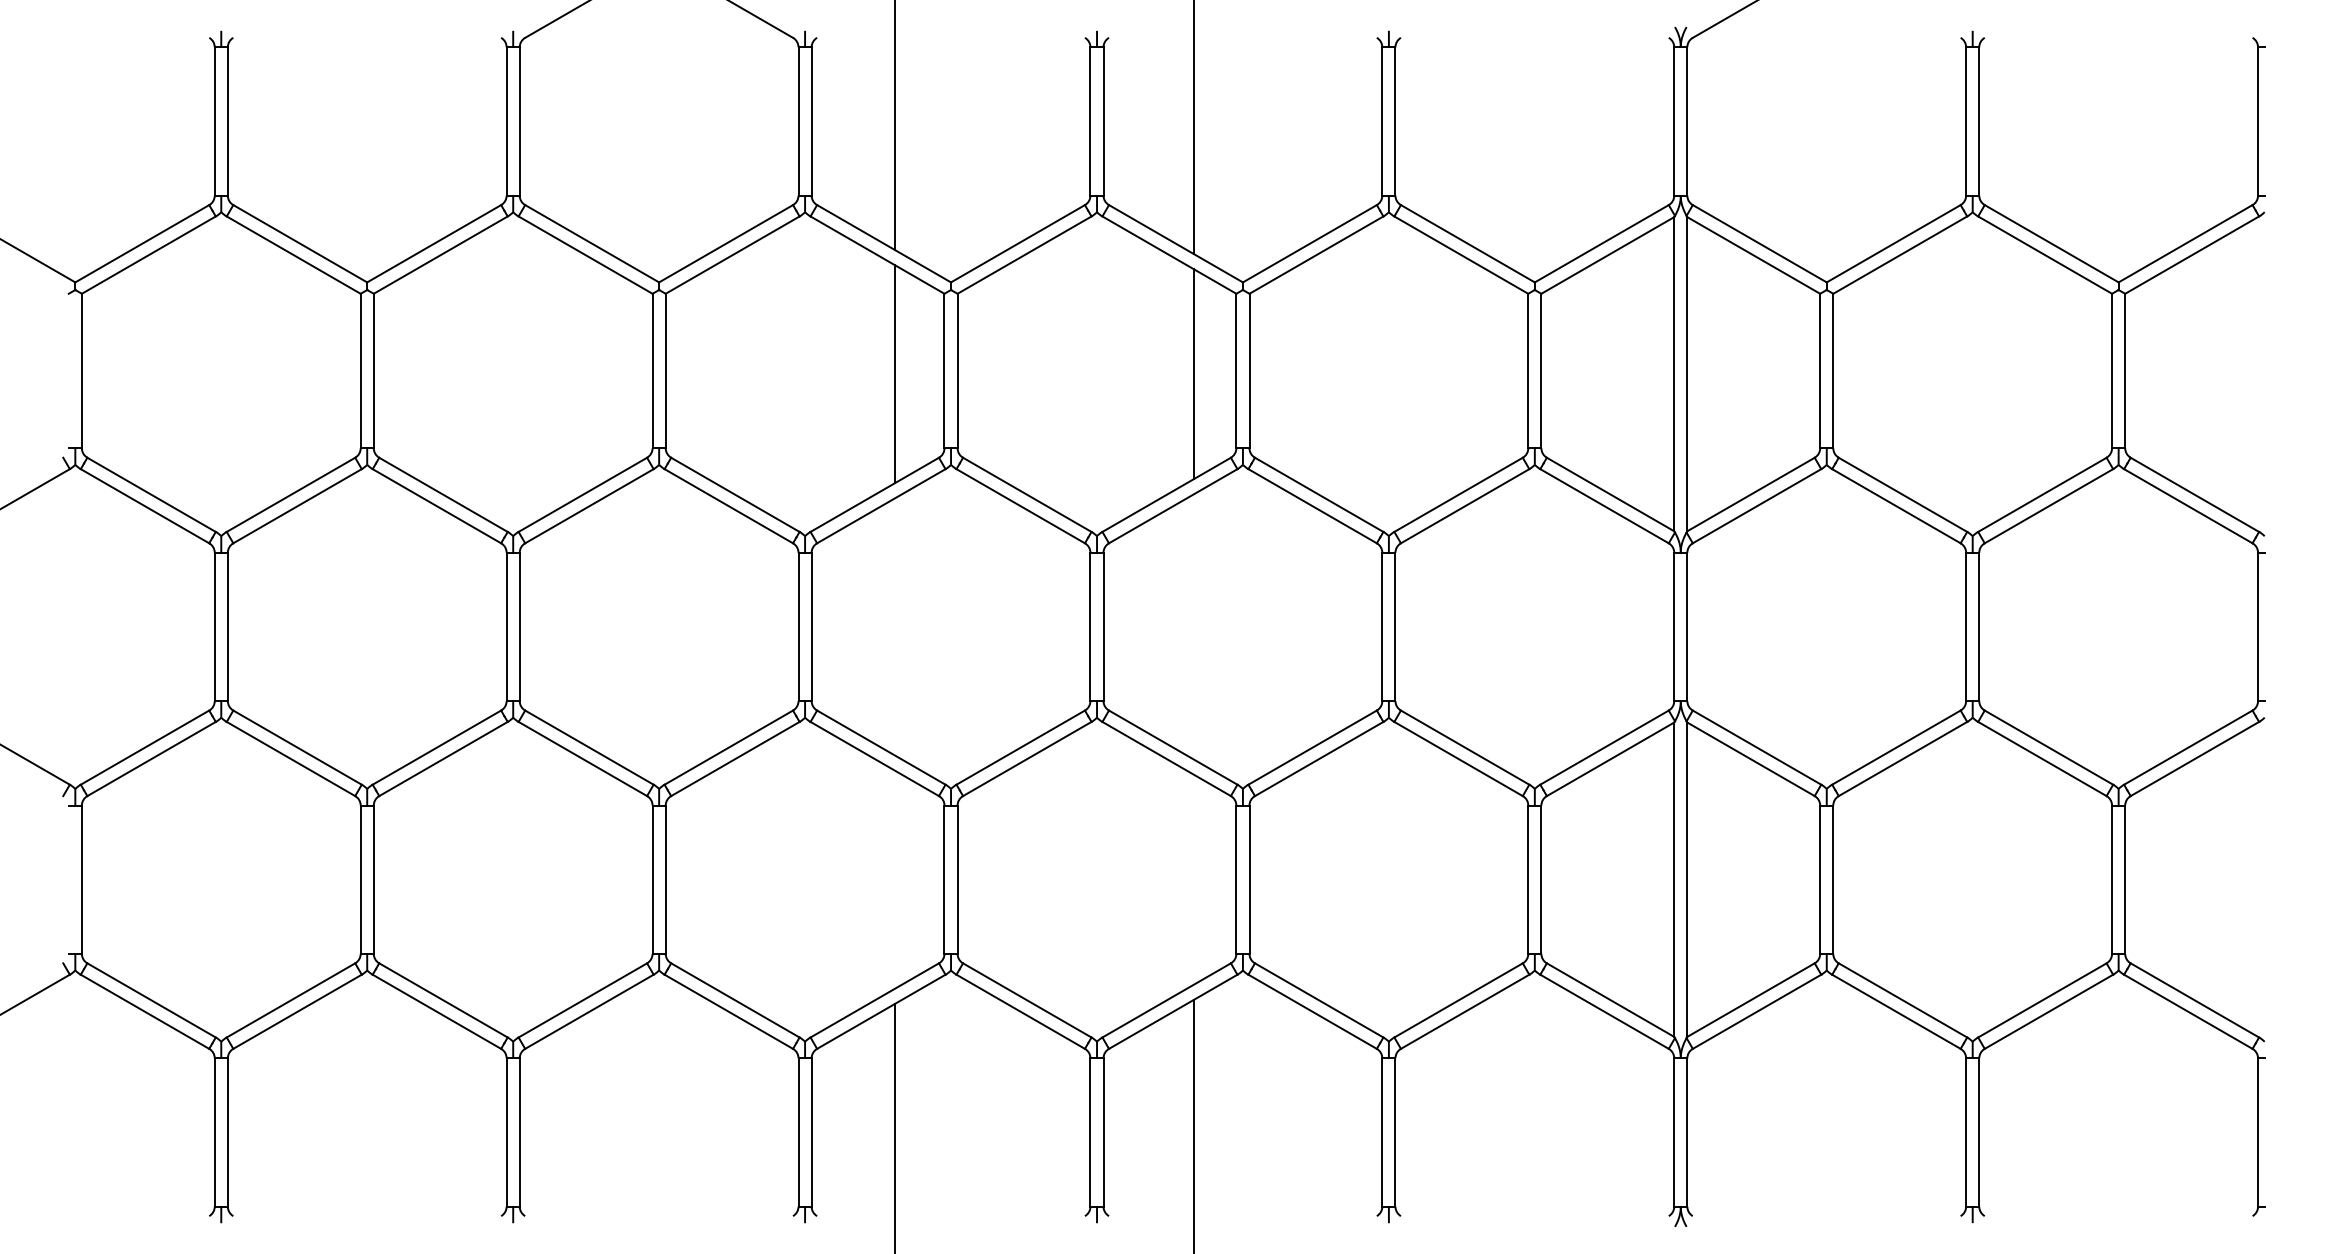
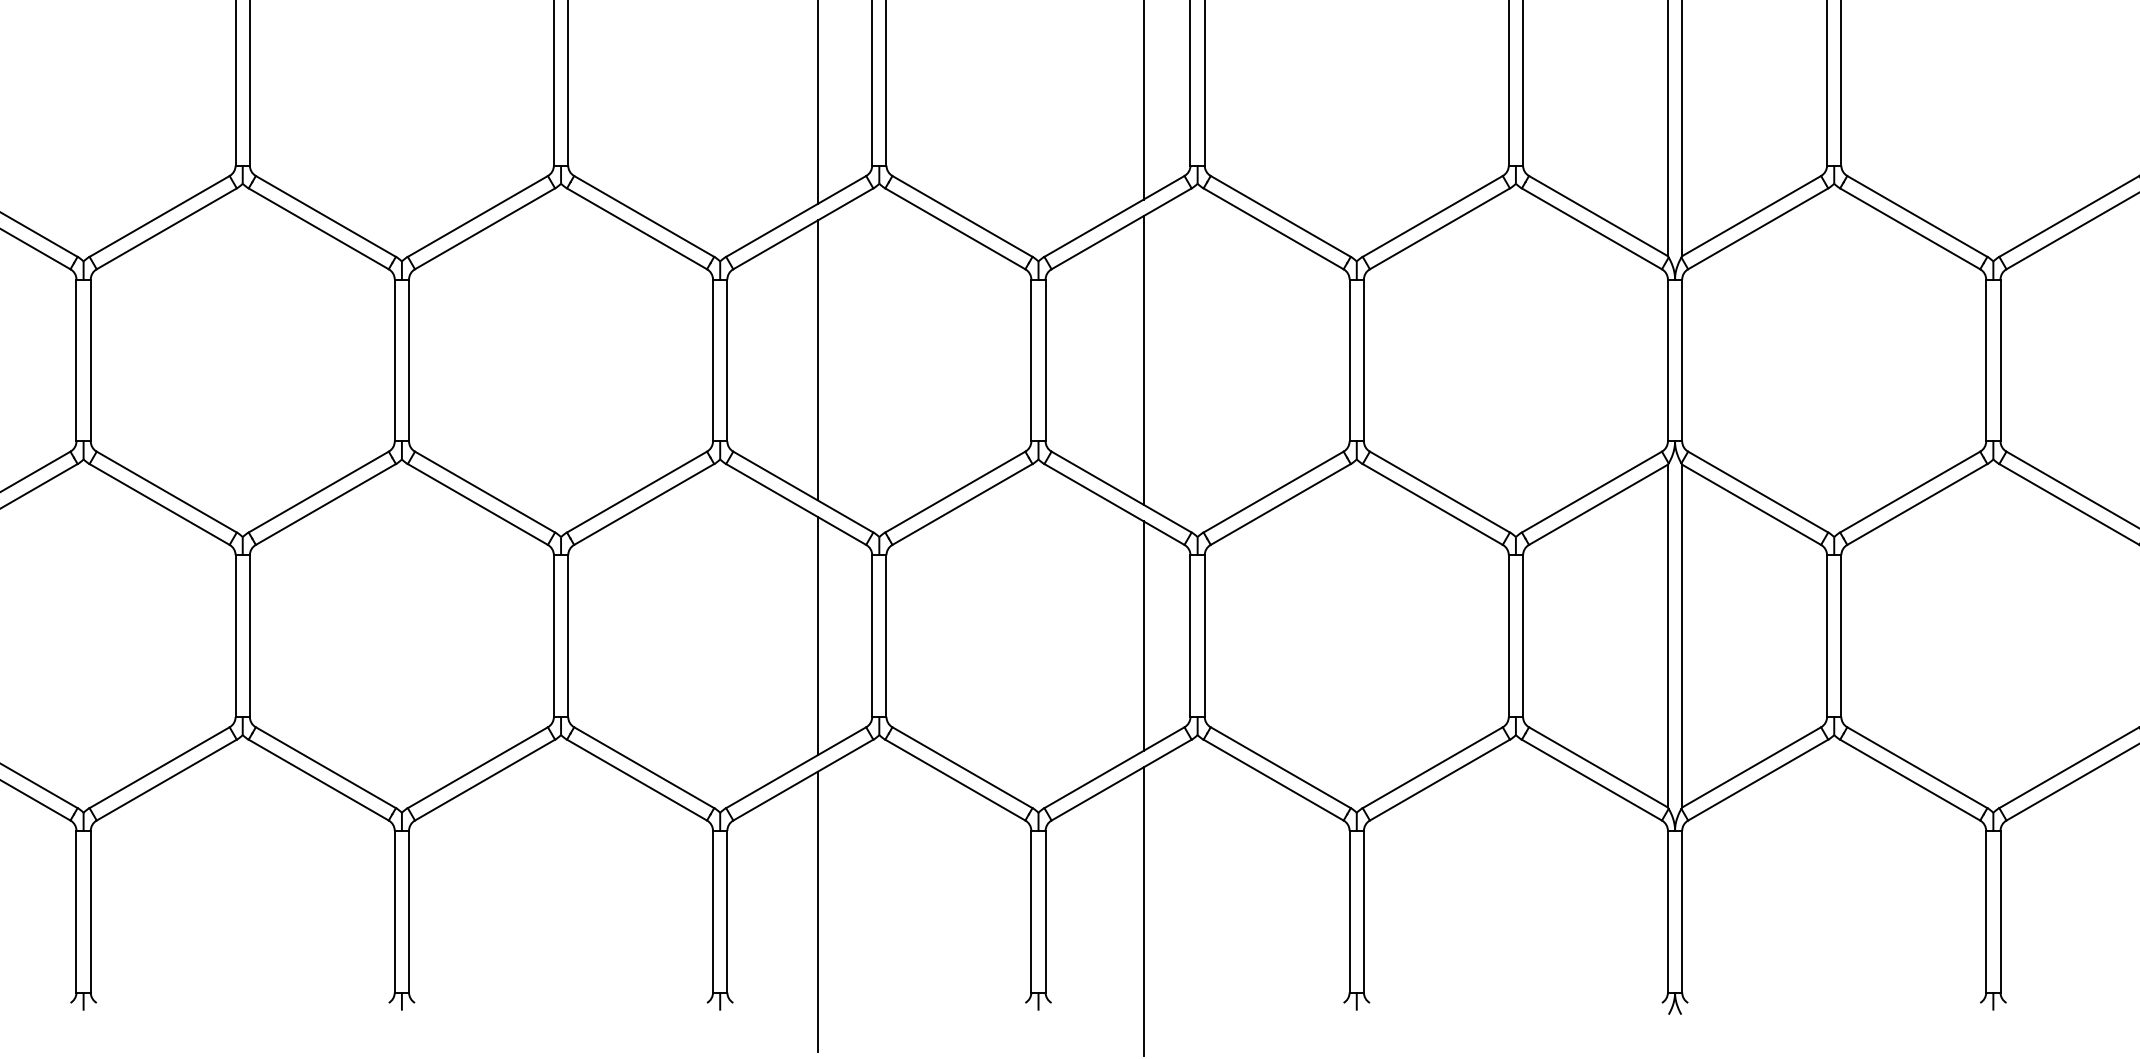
line: (894, 626) -> (817, 359), added
line: (1193, 626) -> (1143, 359), added
line: (894, 879) -> (817, 635), added
line: (1193, 879) -> (1143, 635), added

